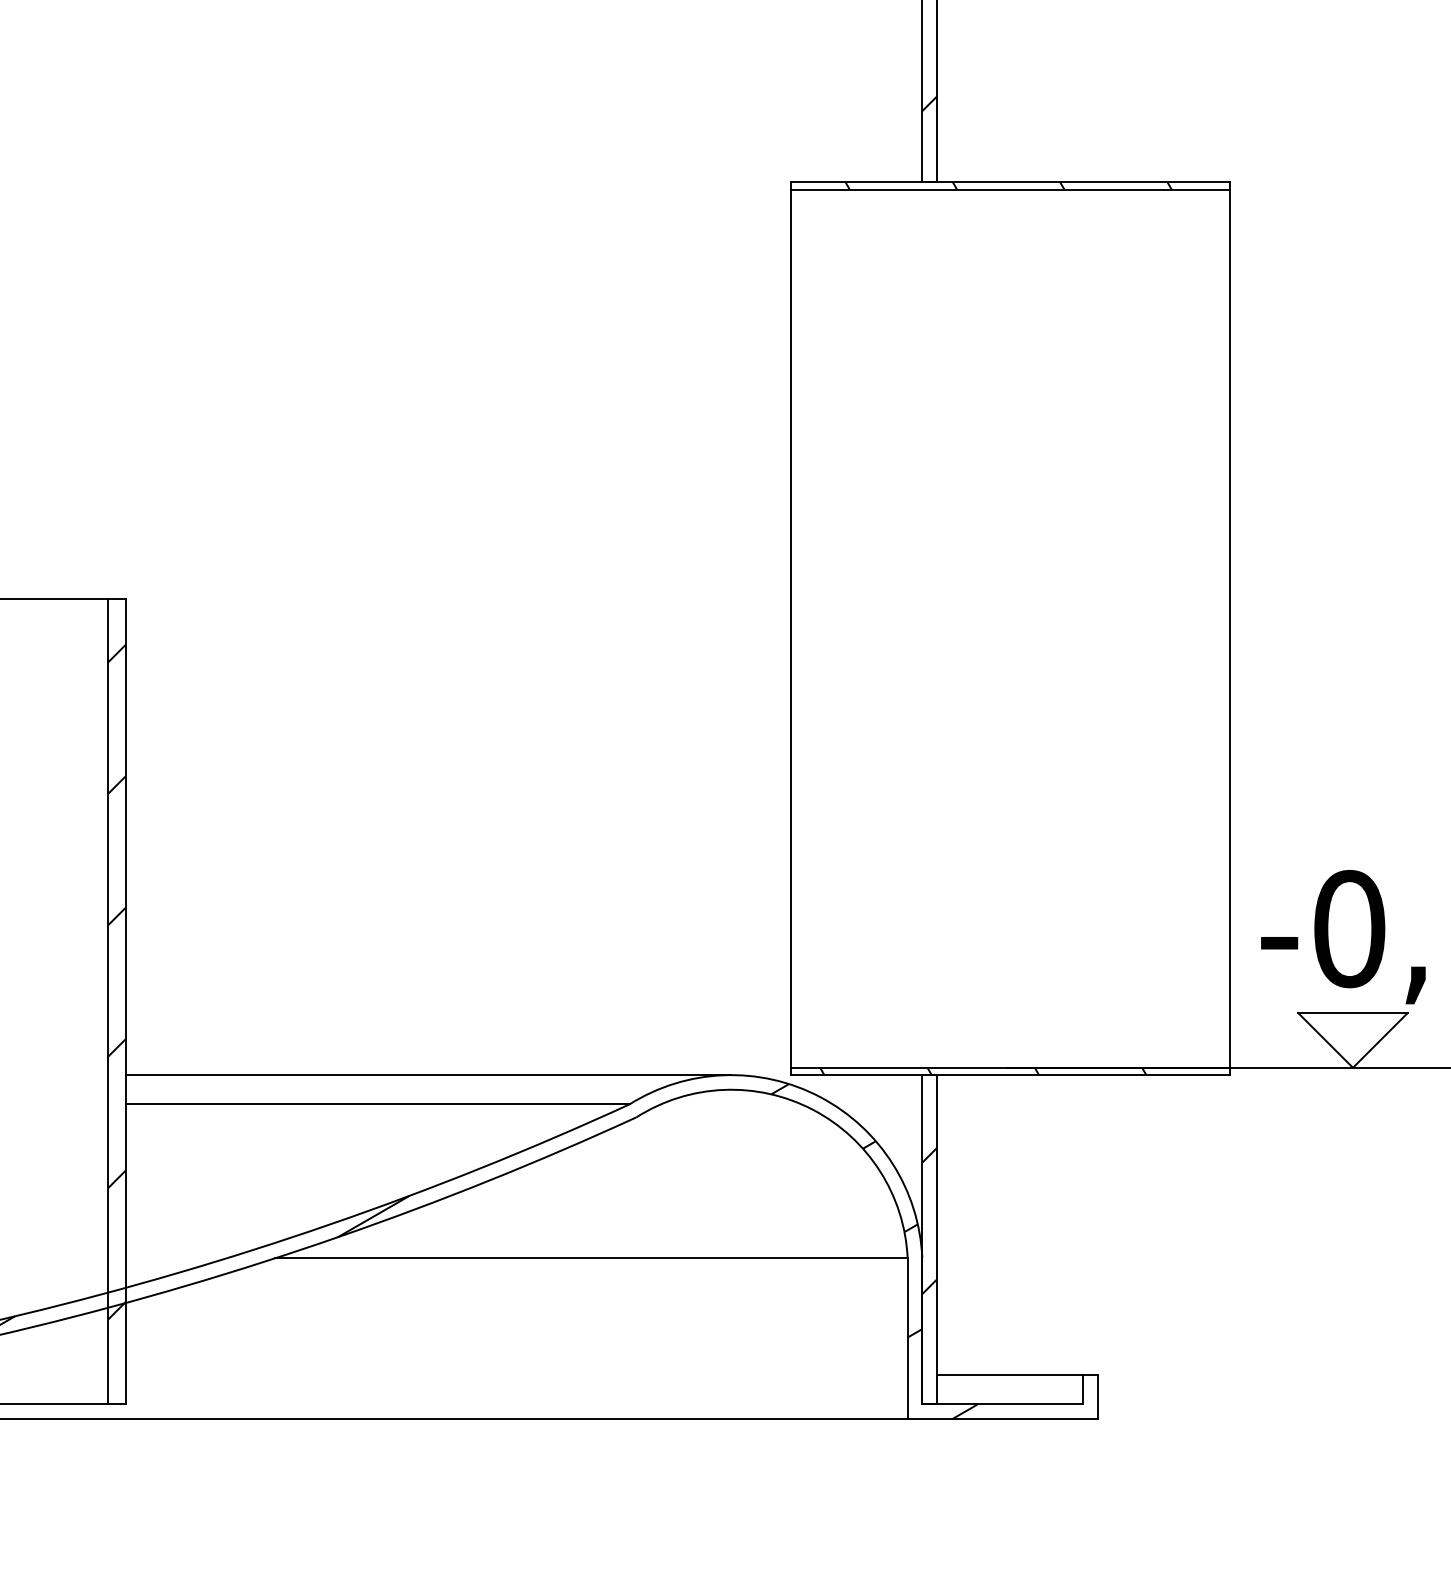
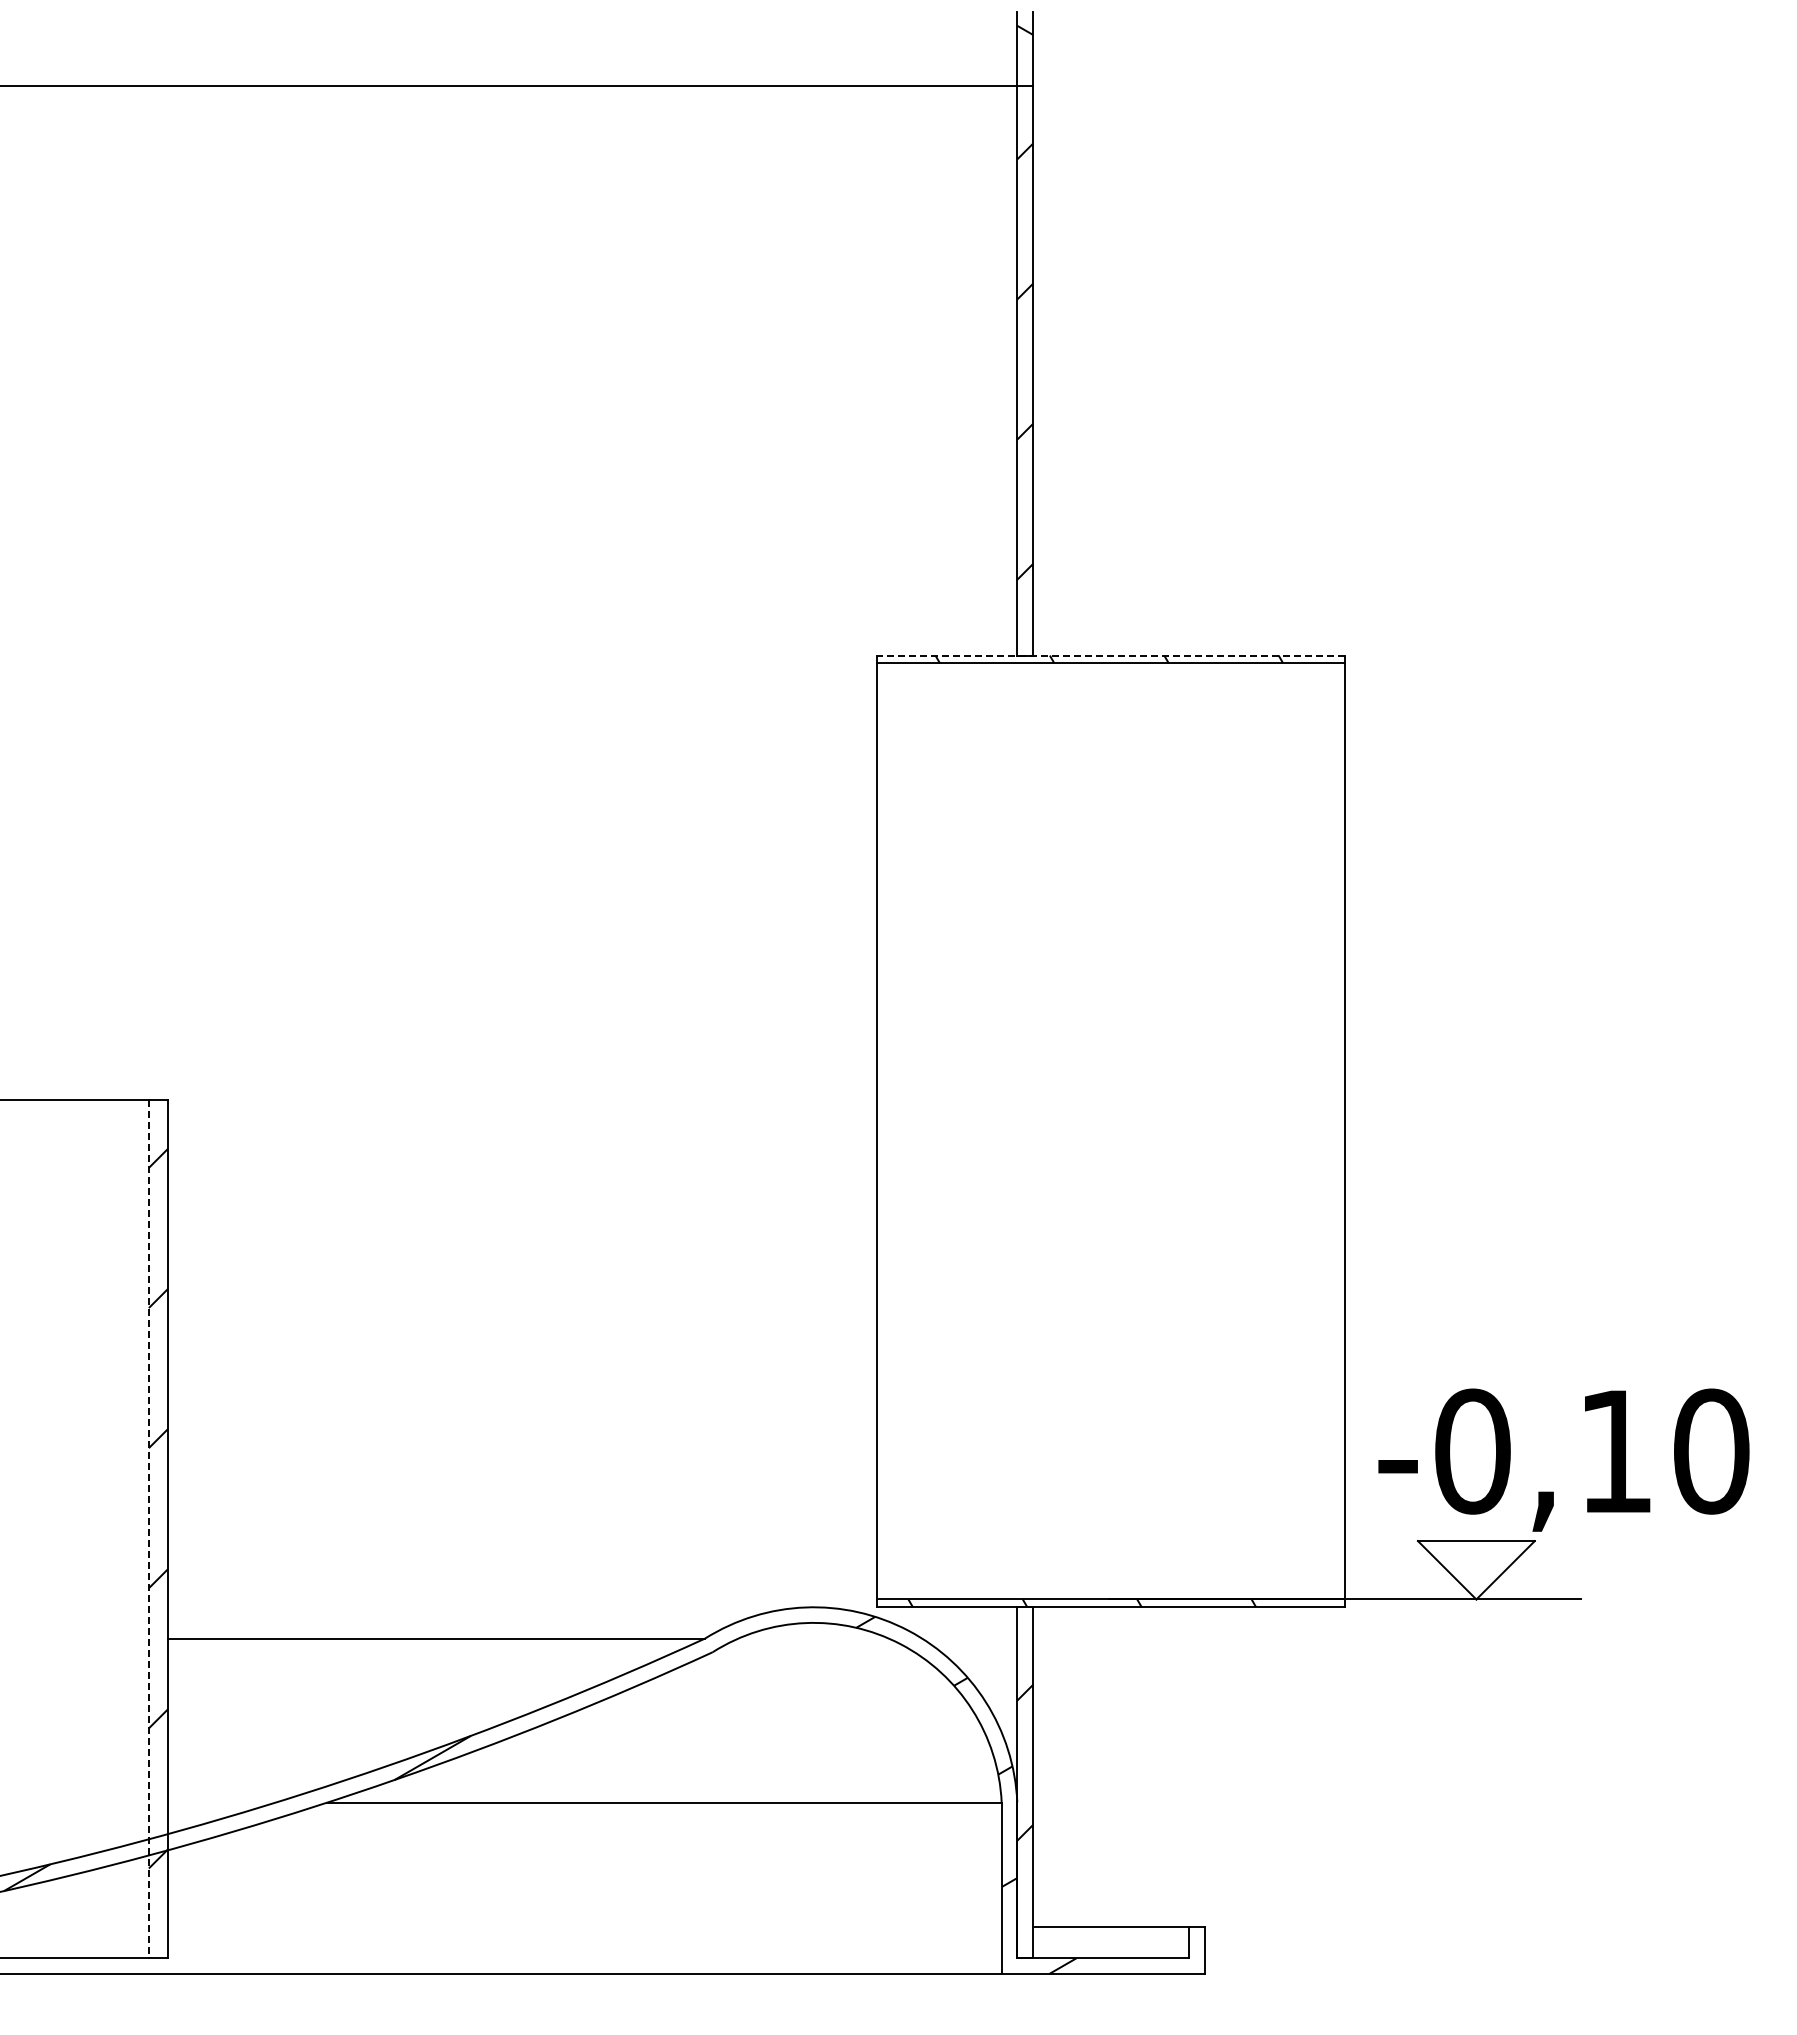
line: (1009, 182) -> (1110, 655), solid -> dashed
line: (107, 1002) -> (148, 1529), solid -> dashed
line: (428, 1075) -> (490, 1607), removed

